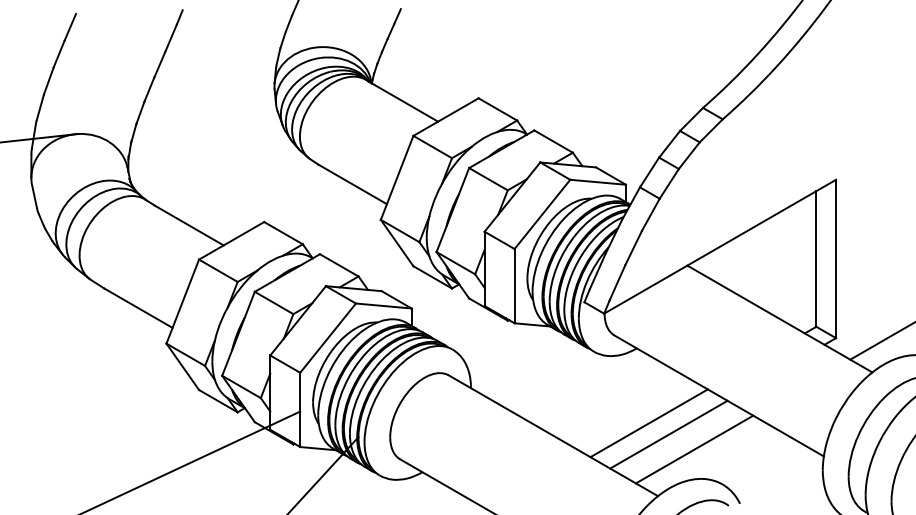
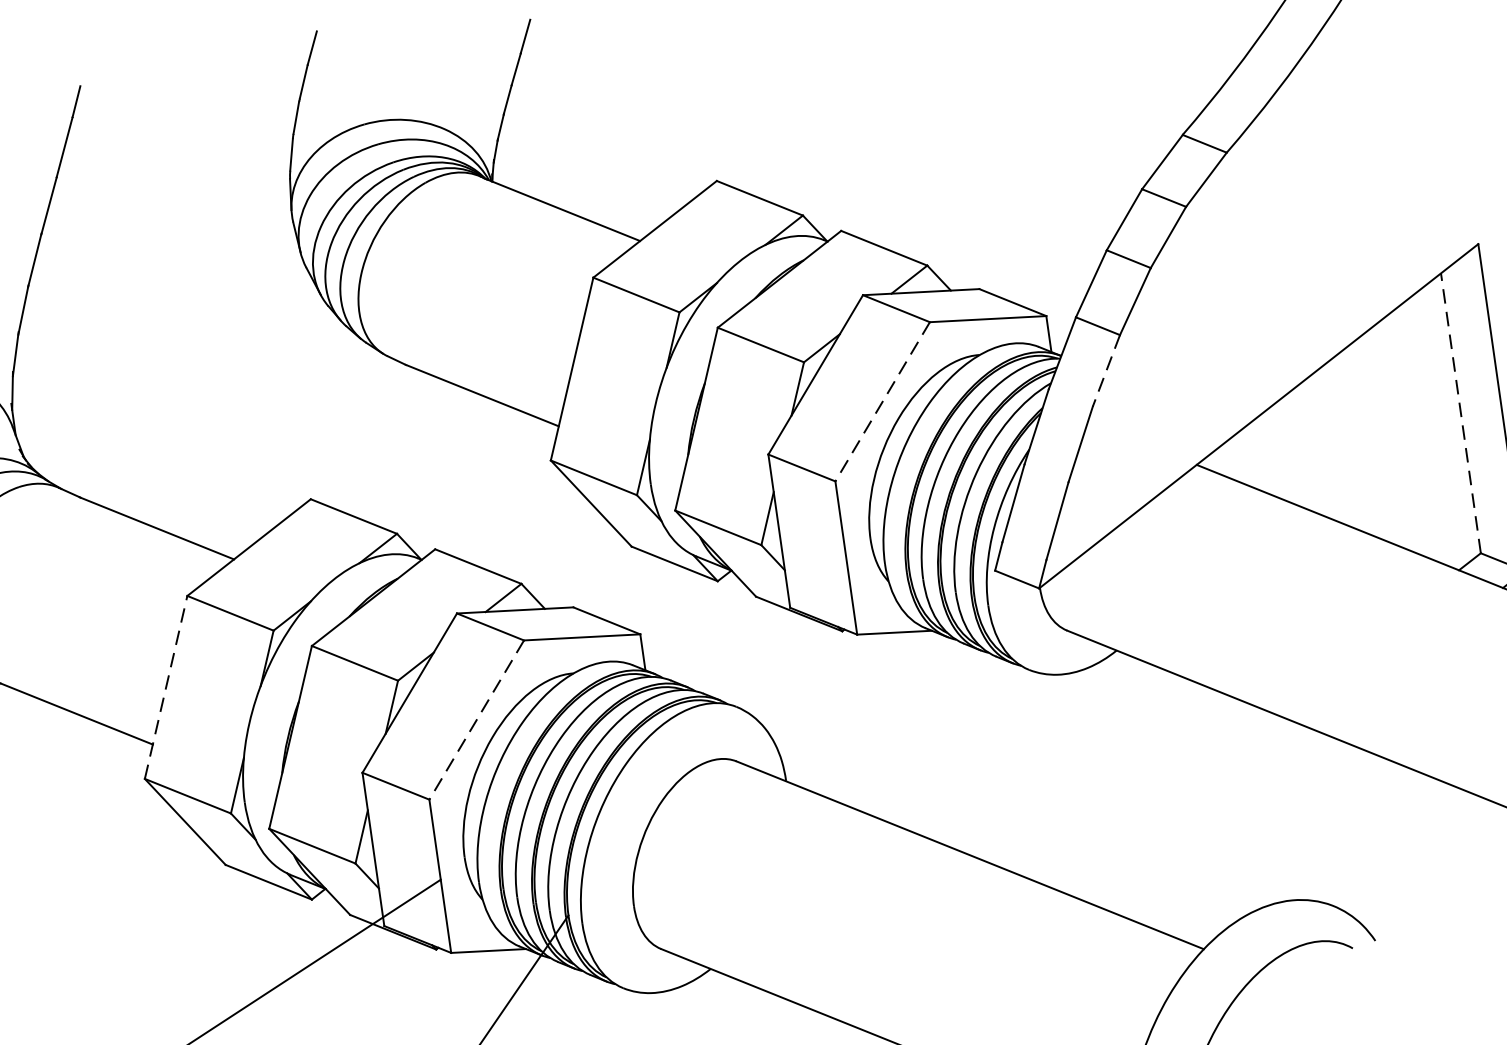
line: (542, 214) -> (882, 401), solid -> dashed
line: (650, 215) -> (1105, 372), solid -> dashed
line: (816, 258) -> (1461, 412), solid -> dashed
line: (182, 301) -> (165, 687), solid -> dashed
line: (327, 338) -> (475, 720), solid -> dashed
line: (648, 423) -> (1162, 802), removed
line: (668, 434) -> (1207, 818), removed
line: (694, 449) -> (1265, 842), removed

